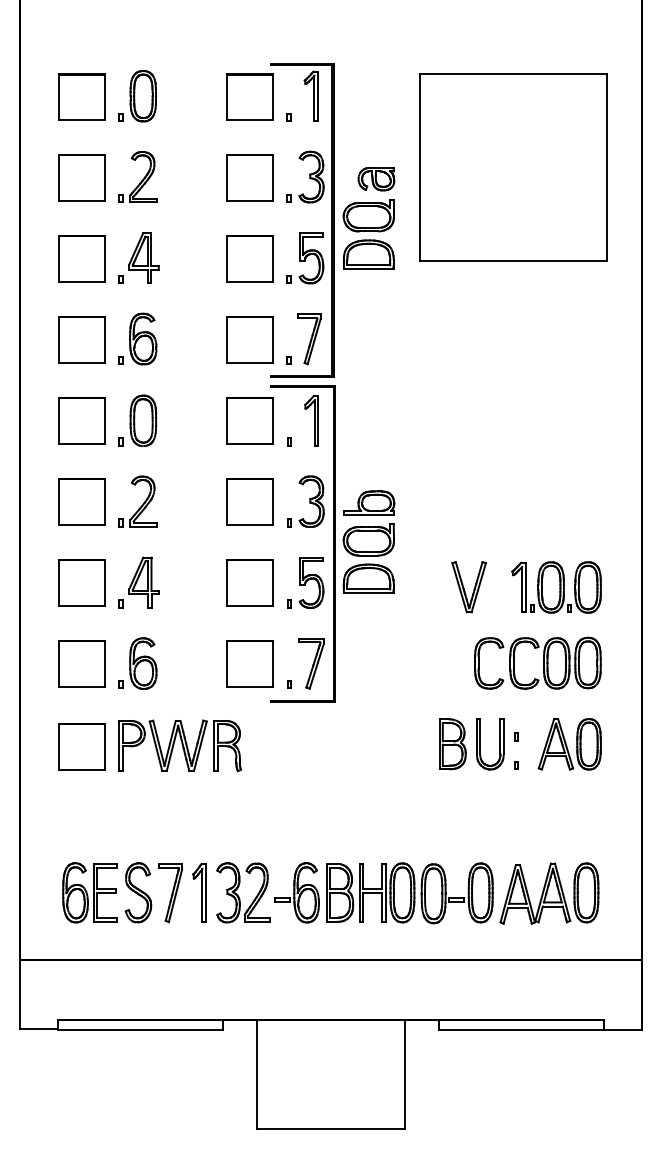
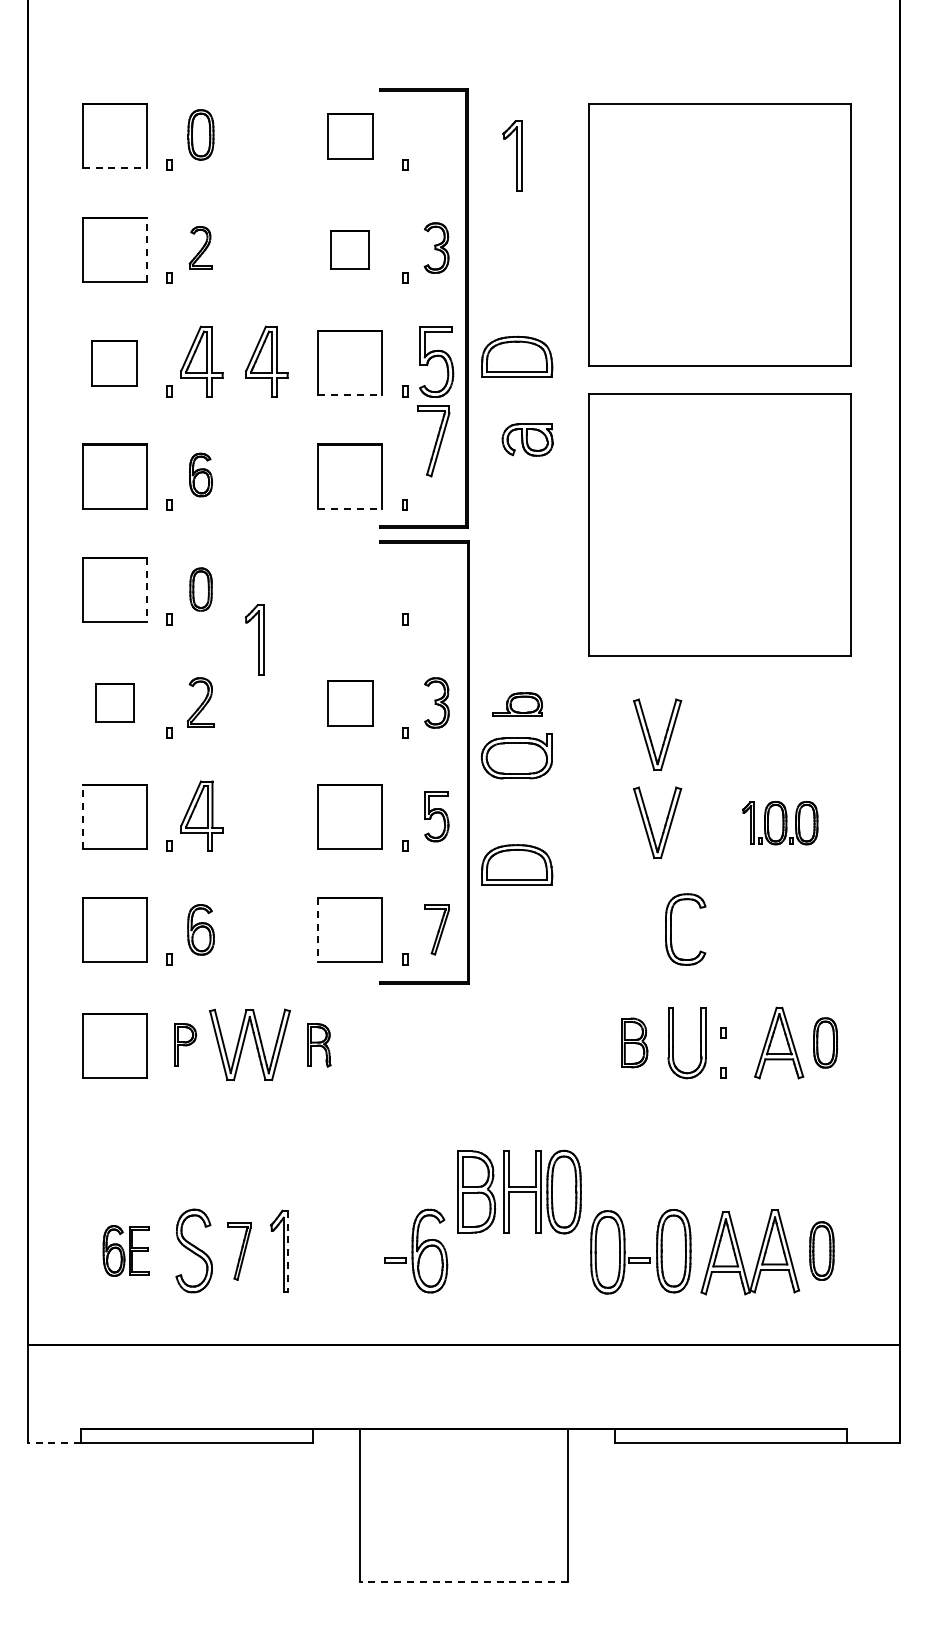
part: (142, 95) -> (200, 134), size x0.7
part: (311, 95) -> (512, 155), moved
part: (249, 96) -> (349, 135), size x0.7
line: (81, 120) -> (114, 168), solid -> dashed
part: (142, 176) -> (200, 247), size x0.6
part: (311, 176) -> (436, 247), size x0.7
line: (104, 178) -> (146, 249), solid -> dashed
part: (249, 178) -> (349, 249), size x0.6
part: (376, 178) -> (527, 439), moved
part: (368, 215) -> (516, 302), removed
part: (190, 257) -> (266, 361), added
part: (81, 258) -> (114, 362), size x0.7
line: (249, 282) -> (350, 395), solid -> dashed
part: (142, 338) -> (200, 474), size x0.6
part: (309, 339) -> (433, 441), moved
line: (249, 362) -> (350, 508), solid -> dashed
part: (513, 374) -> (719, 524), added
part: (142, 420) -> (200, 589), size x0.6
part: (249, 420) -> (349, 589), removed
part: (311, 420) -> (254, 639), moved
line: (104, 421) -> (146, 590), solid -> dashed
part: (81, 501) -> (114, 702), size x0.6
part: (142, 501) -> (200, 702), size x0.7
part: (249, 501) -> (349, 702), size x0.7
part: (311, 501) -> (436, 702), size x0.7
part: (369, 502) -> (517, 704), size x0.7
part: (464, 524) -> (650, 735), added
part: (369, 578) -> (517, 864), moved
line: (58, 582) -> (82, 816), solid -> dashed
part: (311, 582) -> (436, 816), size x0.7
part: (556, 586) -> (780, 822), size x0.6
part: (555, 662) -> (778, 928), removed
part: (142, 663) -> (200, 929), size x0.7
part: (311, 663) -> (436, 929), size x0.7
line: (227, 664) -> (318, 930), solid -> dashed
part: (452, 744) -> (634, 1042), size x0.7
part: (589, 744) -> (825, 1042), size x0.7
part: (132, 745) -> (185, 1044), size x0.6
part: (227, 746) -> (319, 1045), size x0.6
part: (89, 892) -> (125, 1250), size x0.6
part: (370, 892) -> (519, 1191), moved
part: (586, 892) -> (821, 1250), size x0.7
part: (170, 893) -> (239, 1251), size x0.7
line: (205, 893) -> (288, 1251), solid -> dashed
part: (237, 894) -> (333, 1253), removed
line: (38, 1029) -> (54, 1442), solid -> dashed
line: (331, 1129) -> (464, 1582), solid -> dashed

